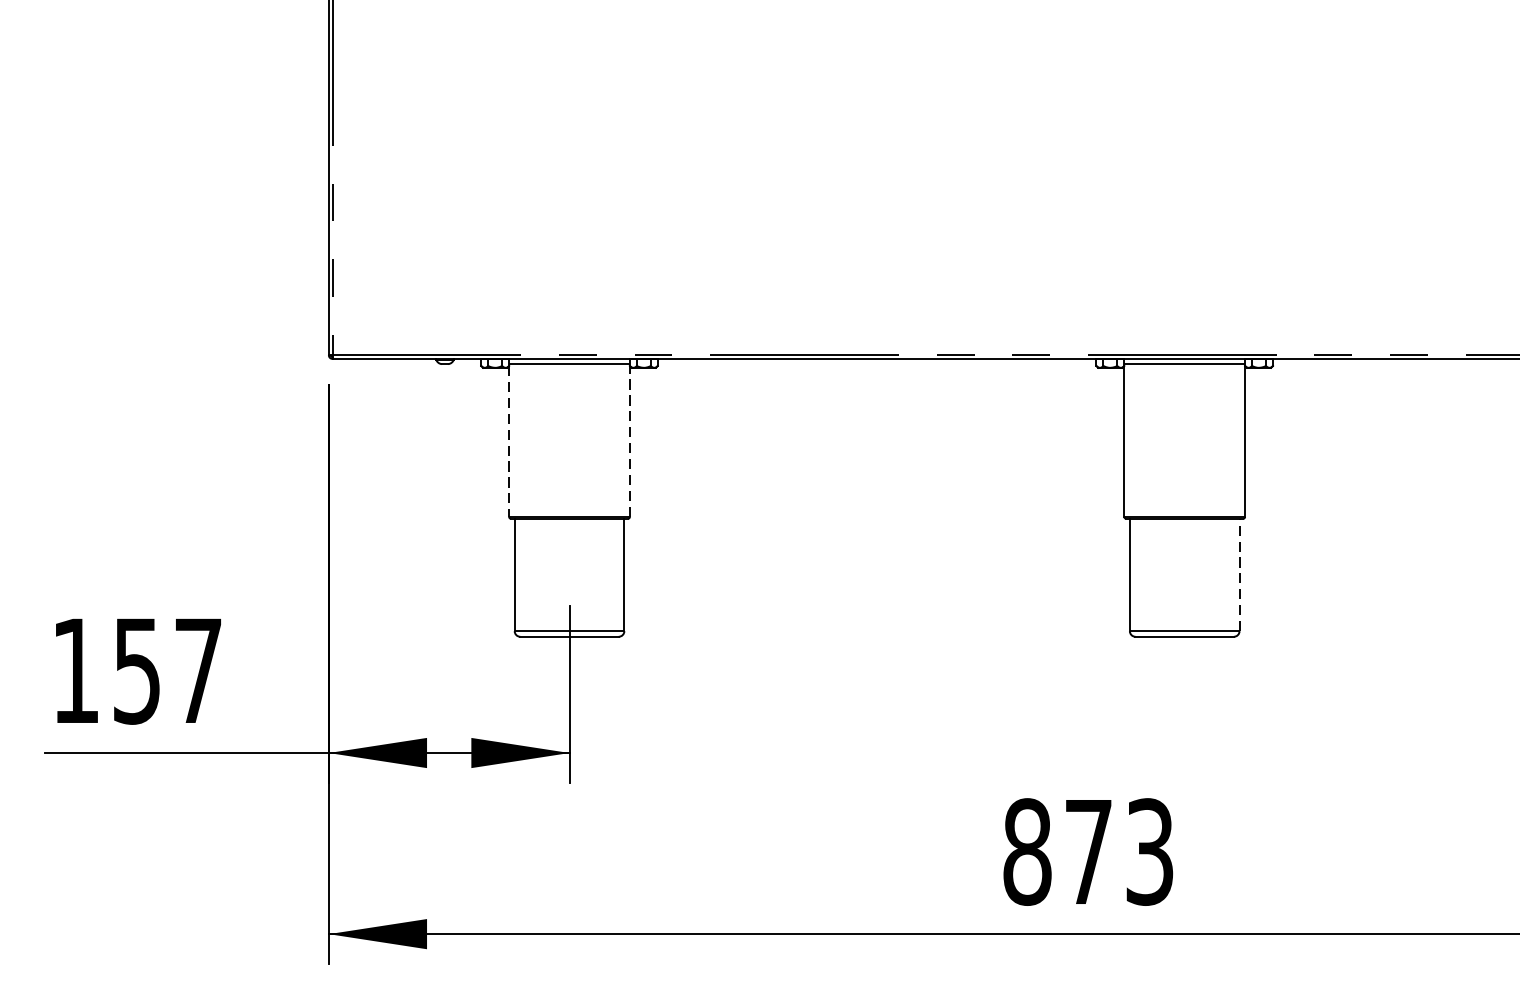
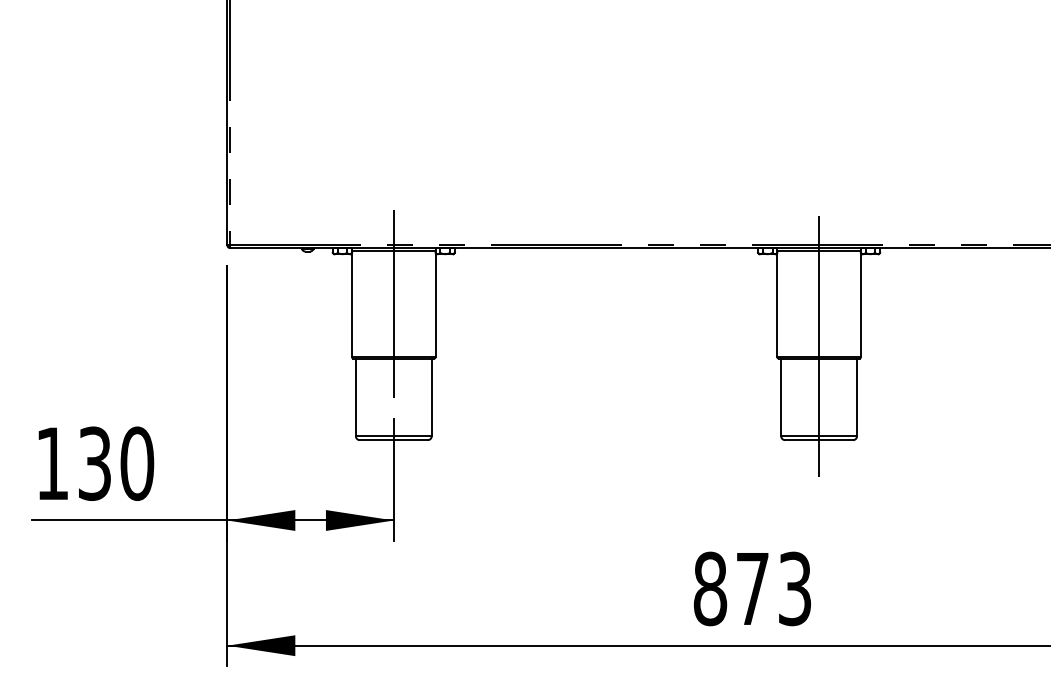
line: (569, 440) -> (393, 304), added
line: (629, 440) -> (435, 304), dashed -> solid
line: (509, 442) -> (352, 305), dashed -> solid
line: (1185, 494) -> (819, 341), added
line: (1240, 575) -> (857, 397), dashed -> solid
text: (168, 670) -> (116, 463), 157 -> 130

